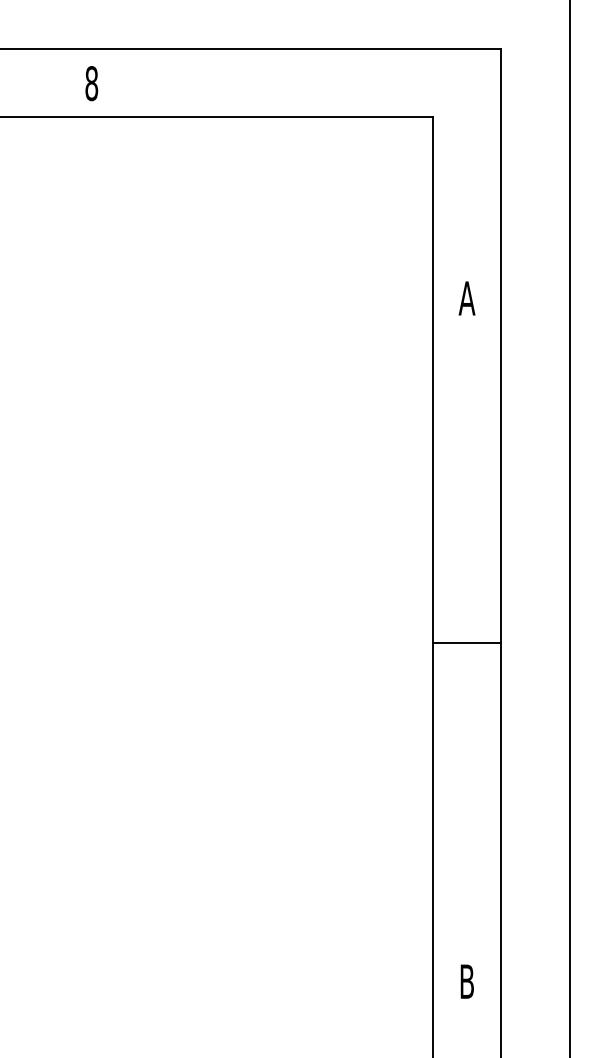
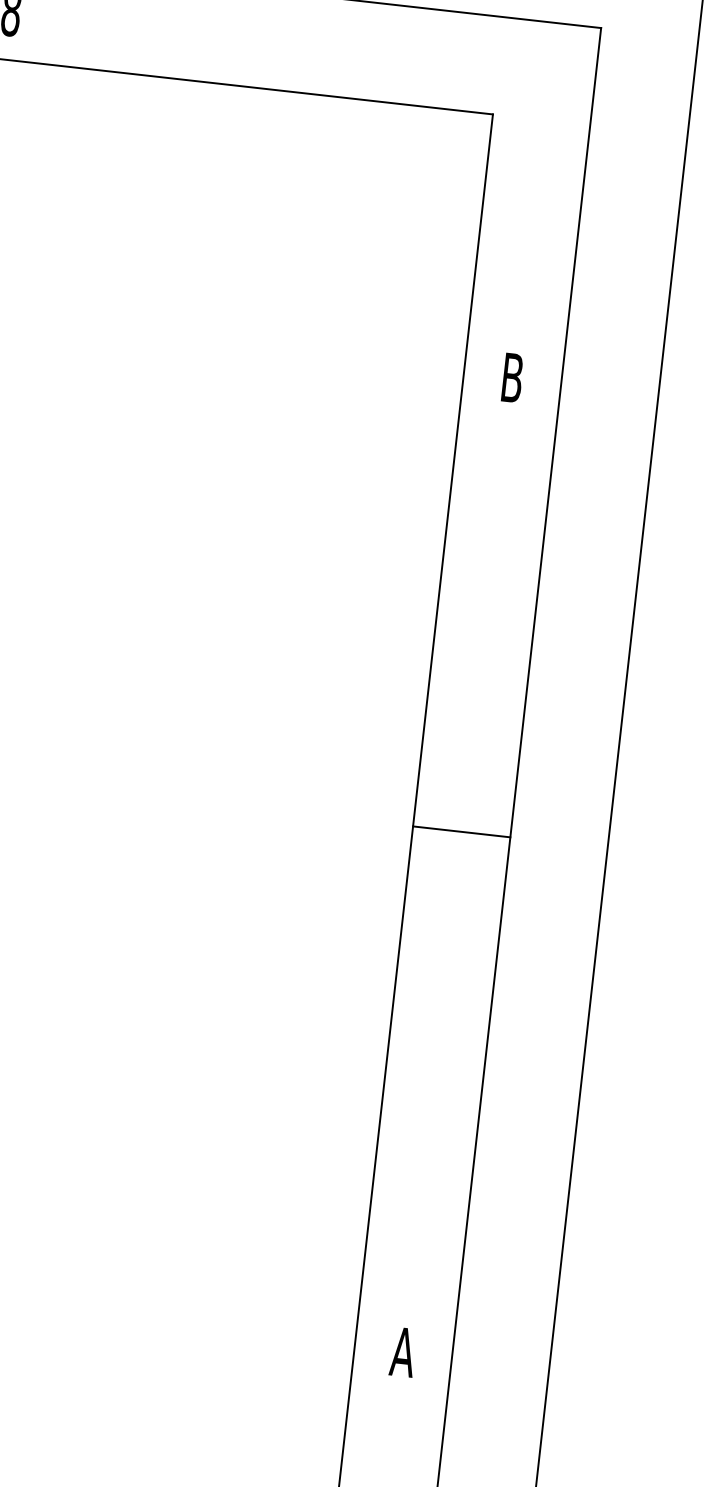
text: (466, 298) -> (511, 377), A -> B
line: (467, 642) -> (462, 831), moved
text: (466, 981) -> (402, 1351), B -> A

